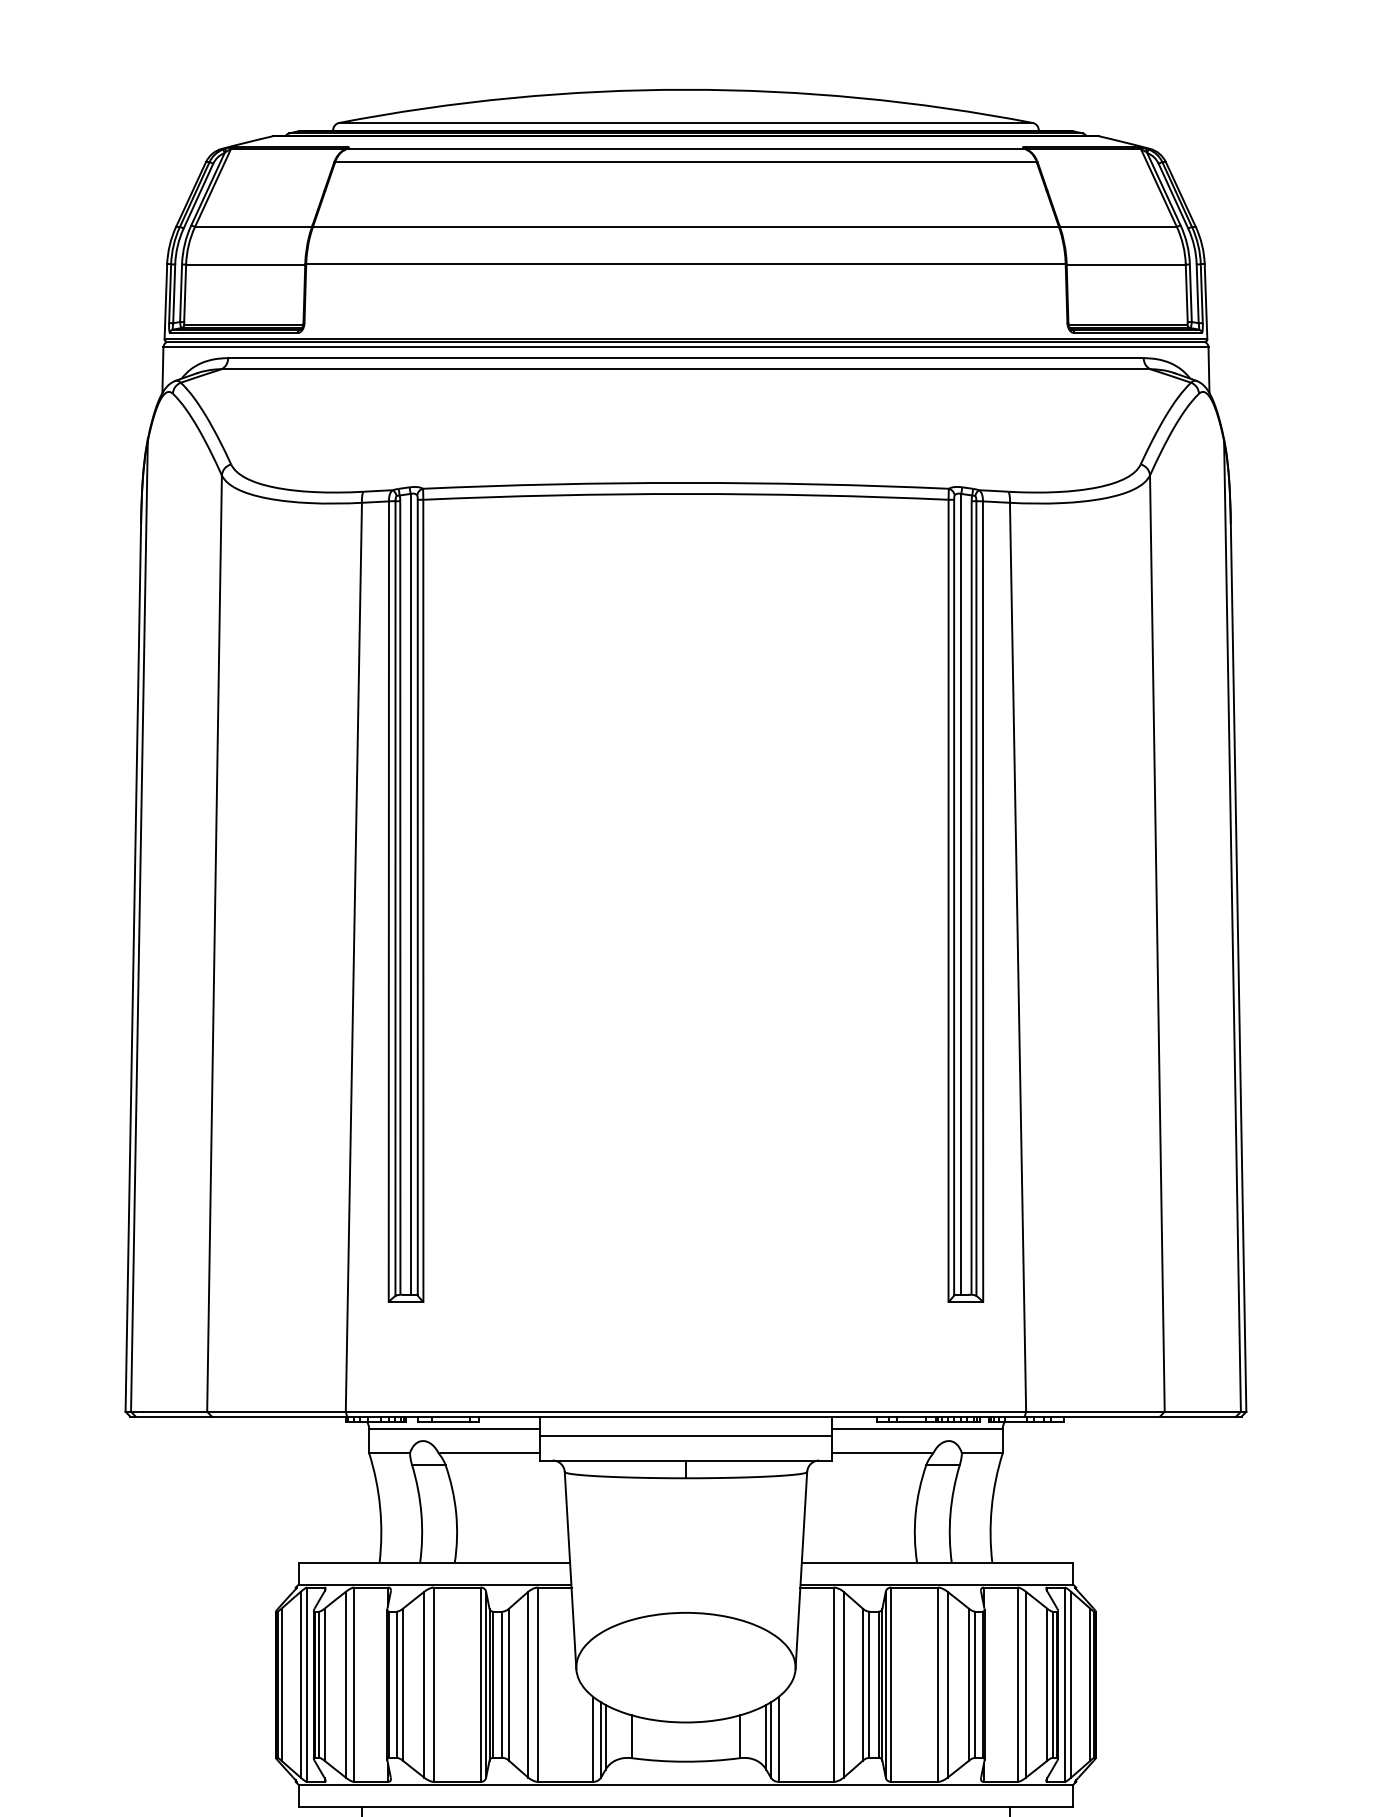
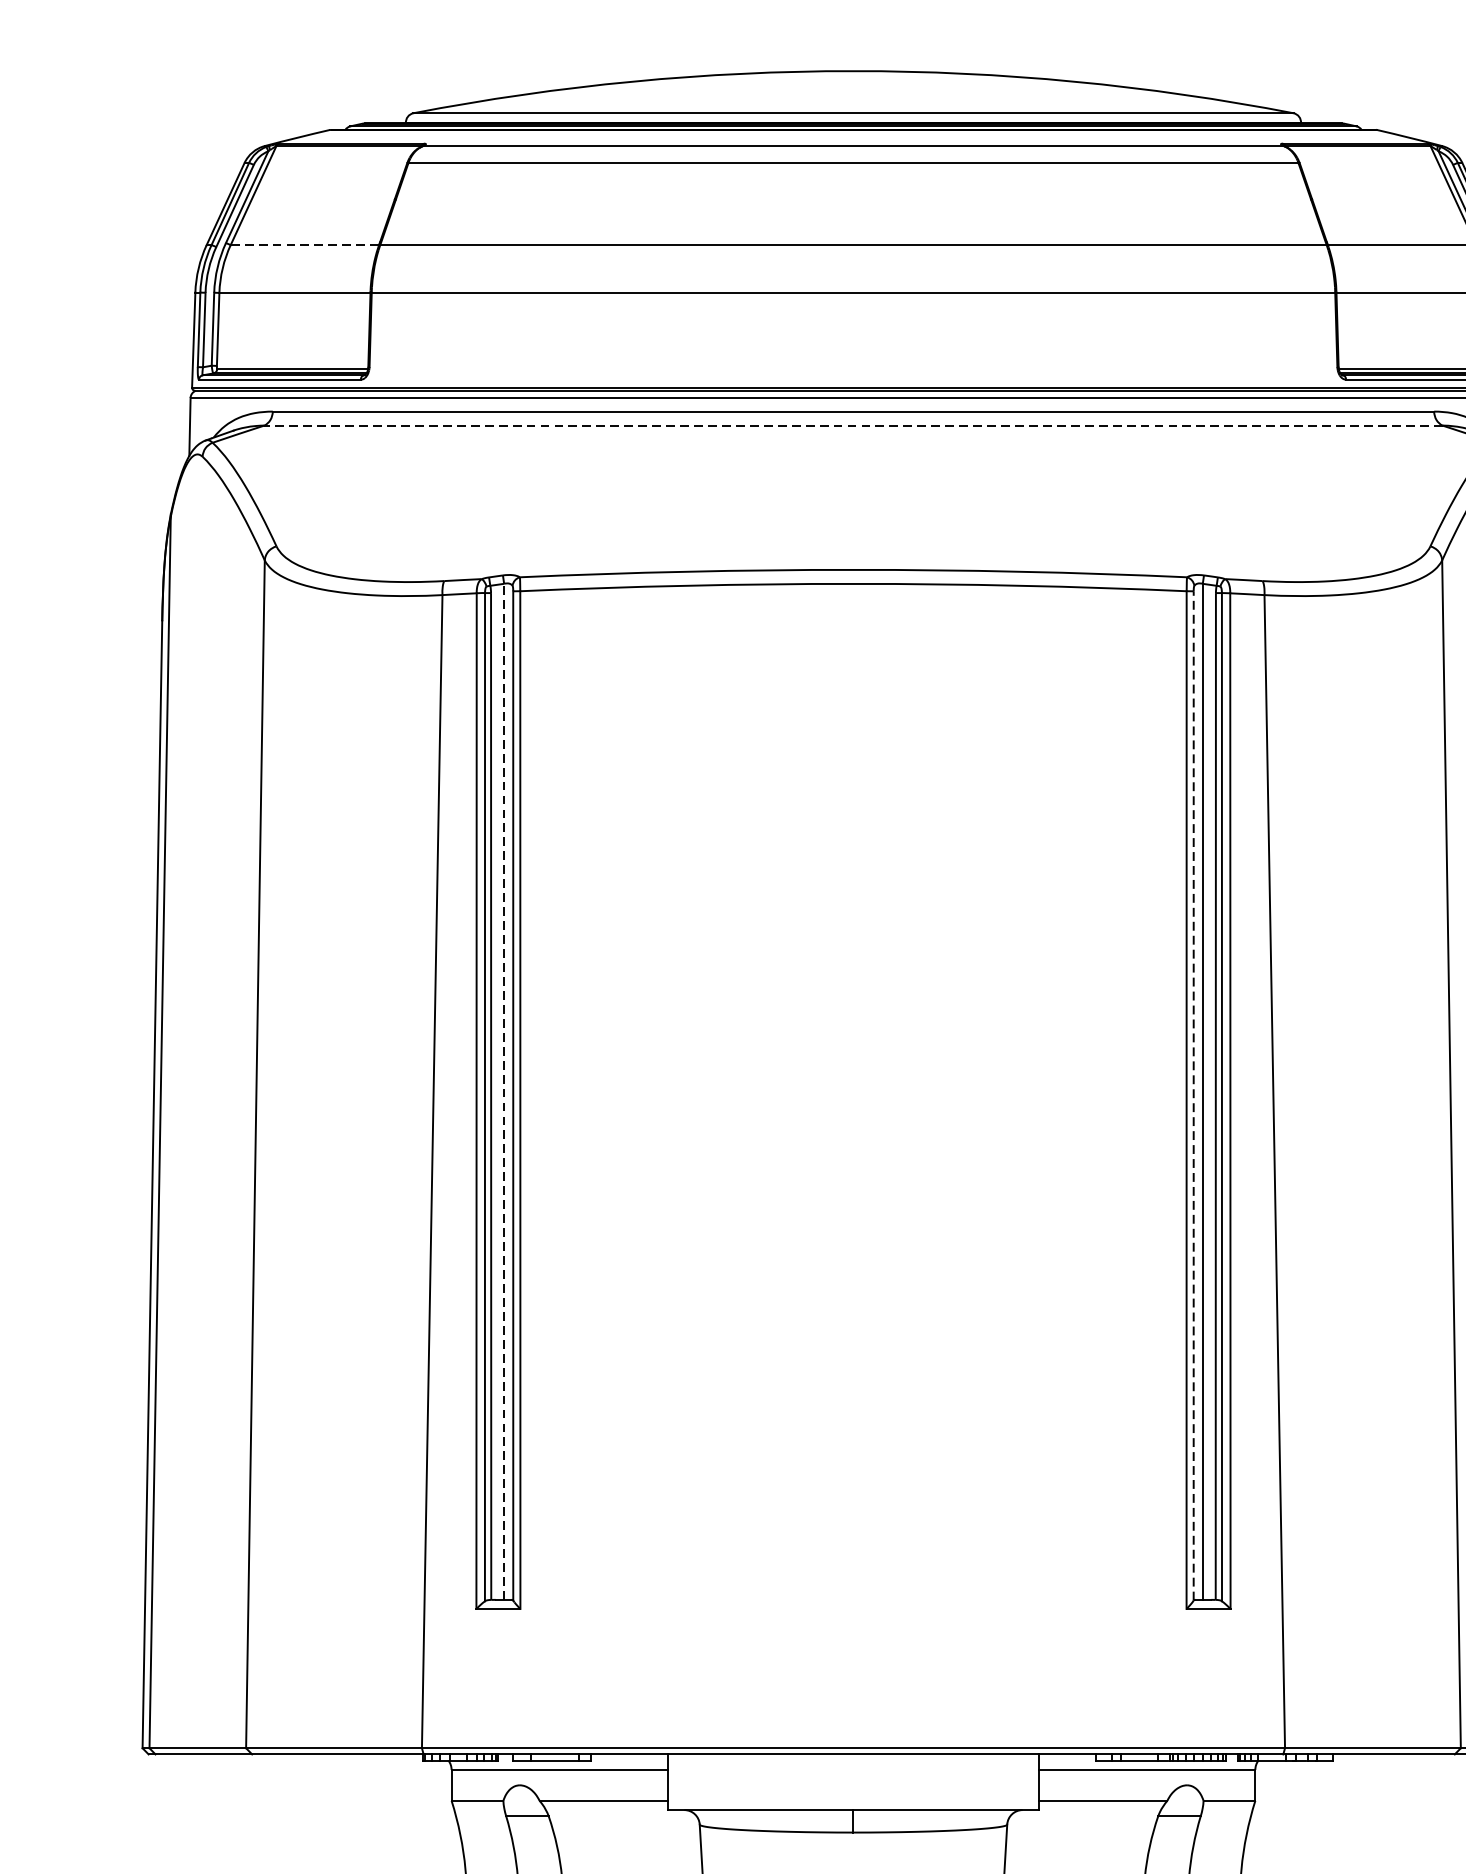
line: (253, 226) -> (304, 244), solid -> dashed
line: (685, 369) -> (852, 425), solid -> dashed
line: (410, 893) -> (504, 1090), solid -> dashed
line: (954, 897) -> (1194, 1095), solid -> dashed
line: (685, 1436) -> (852, 1779), removed

